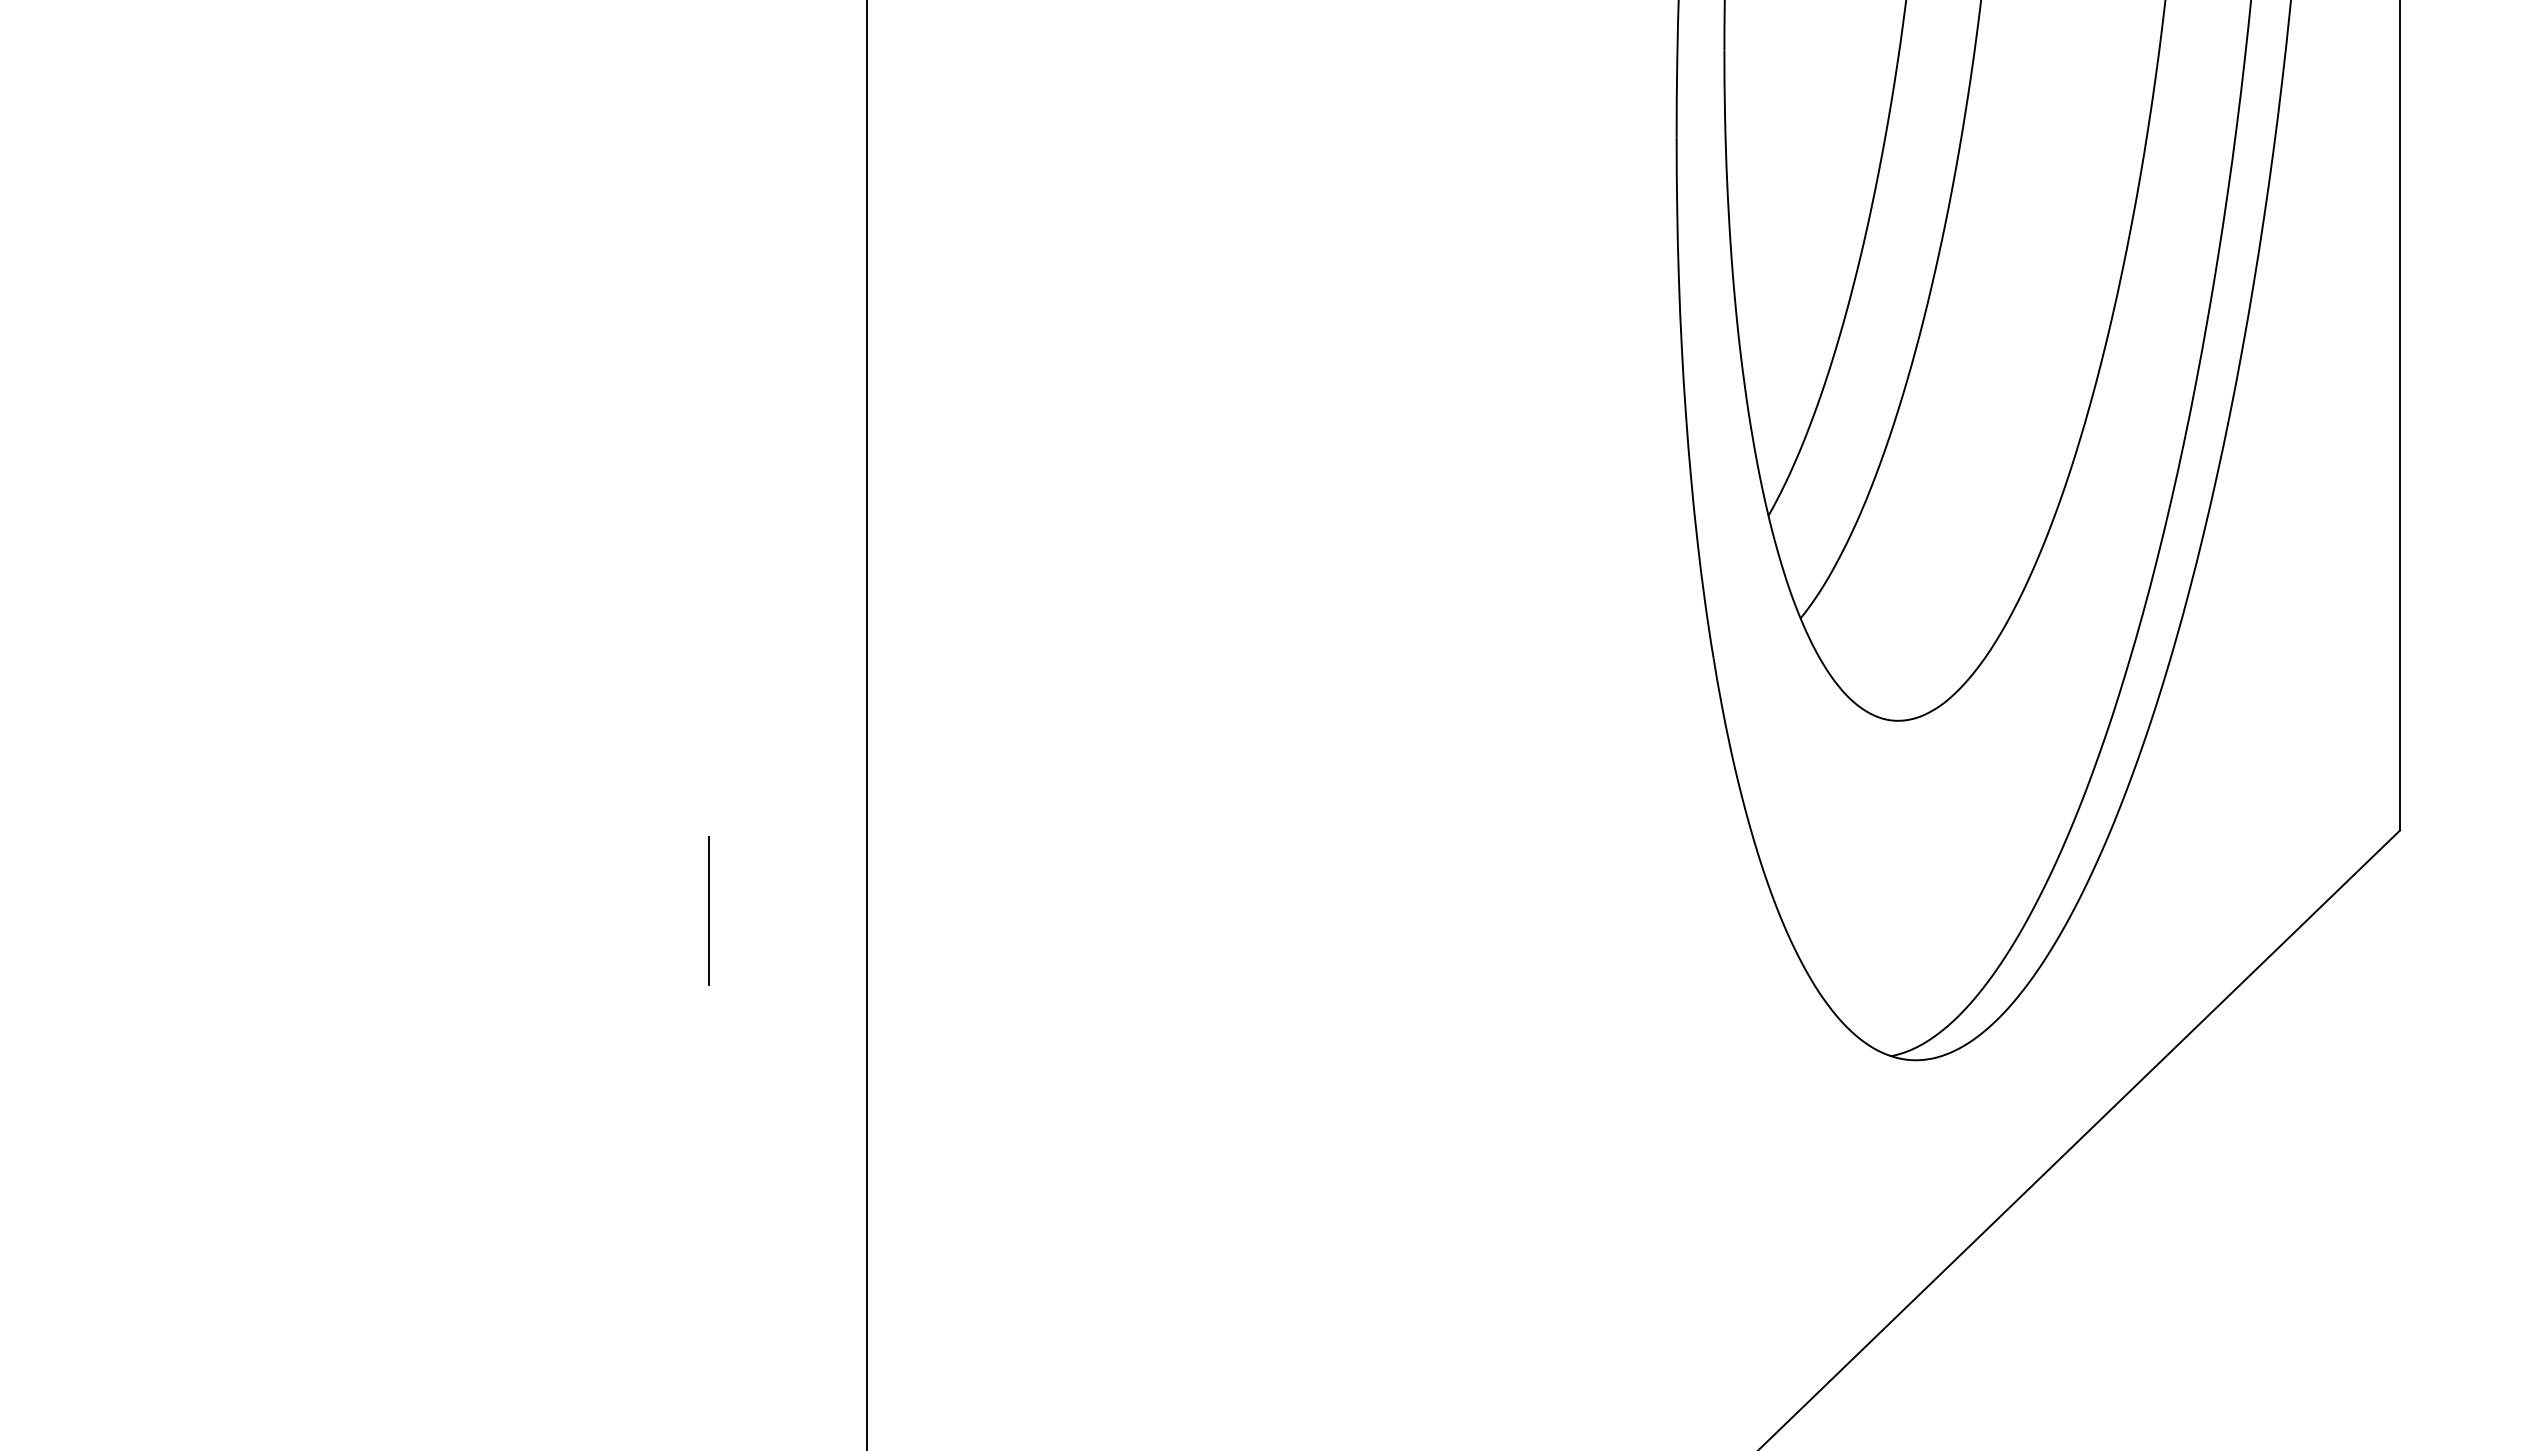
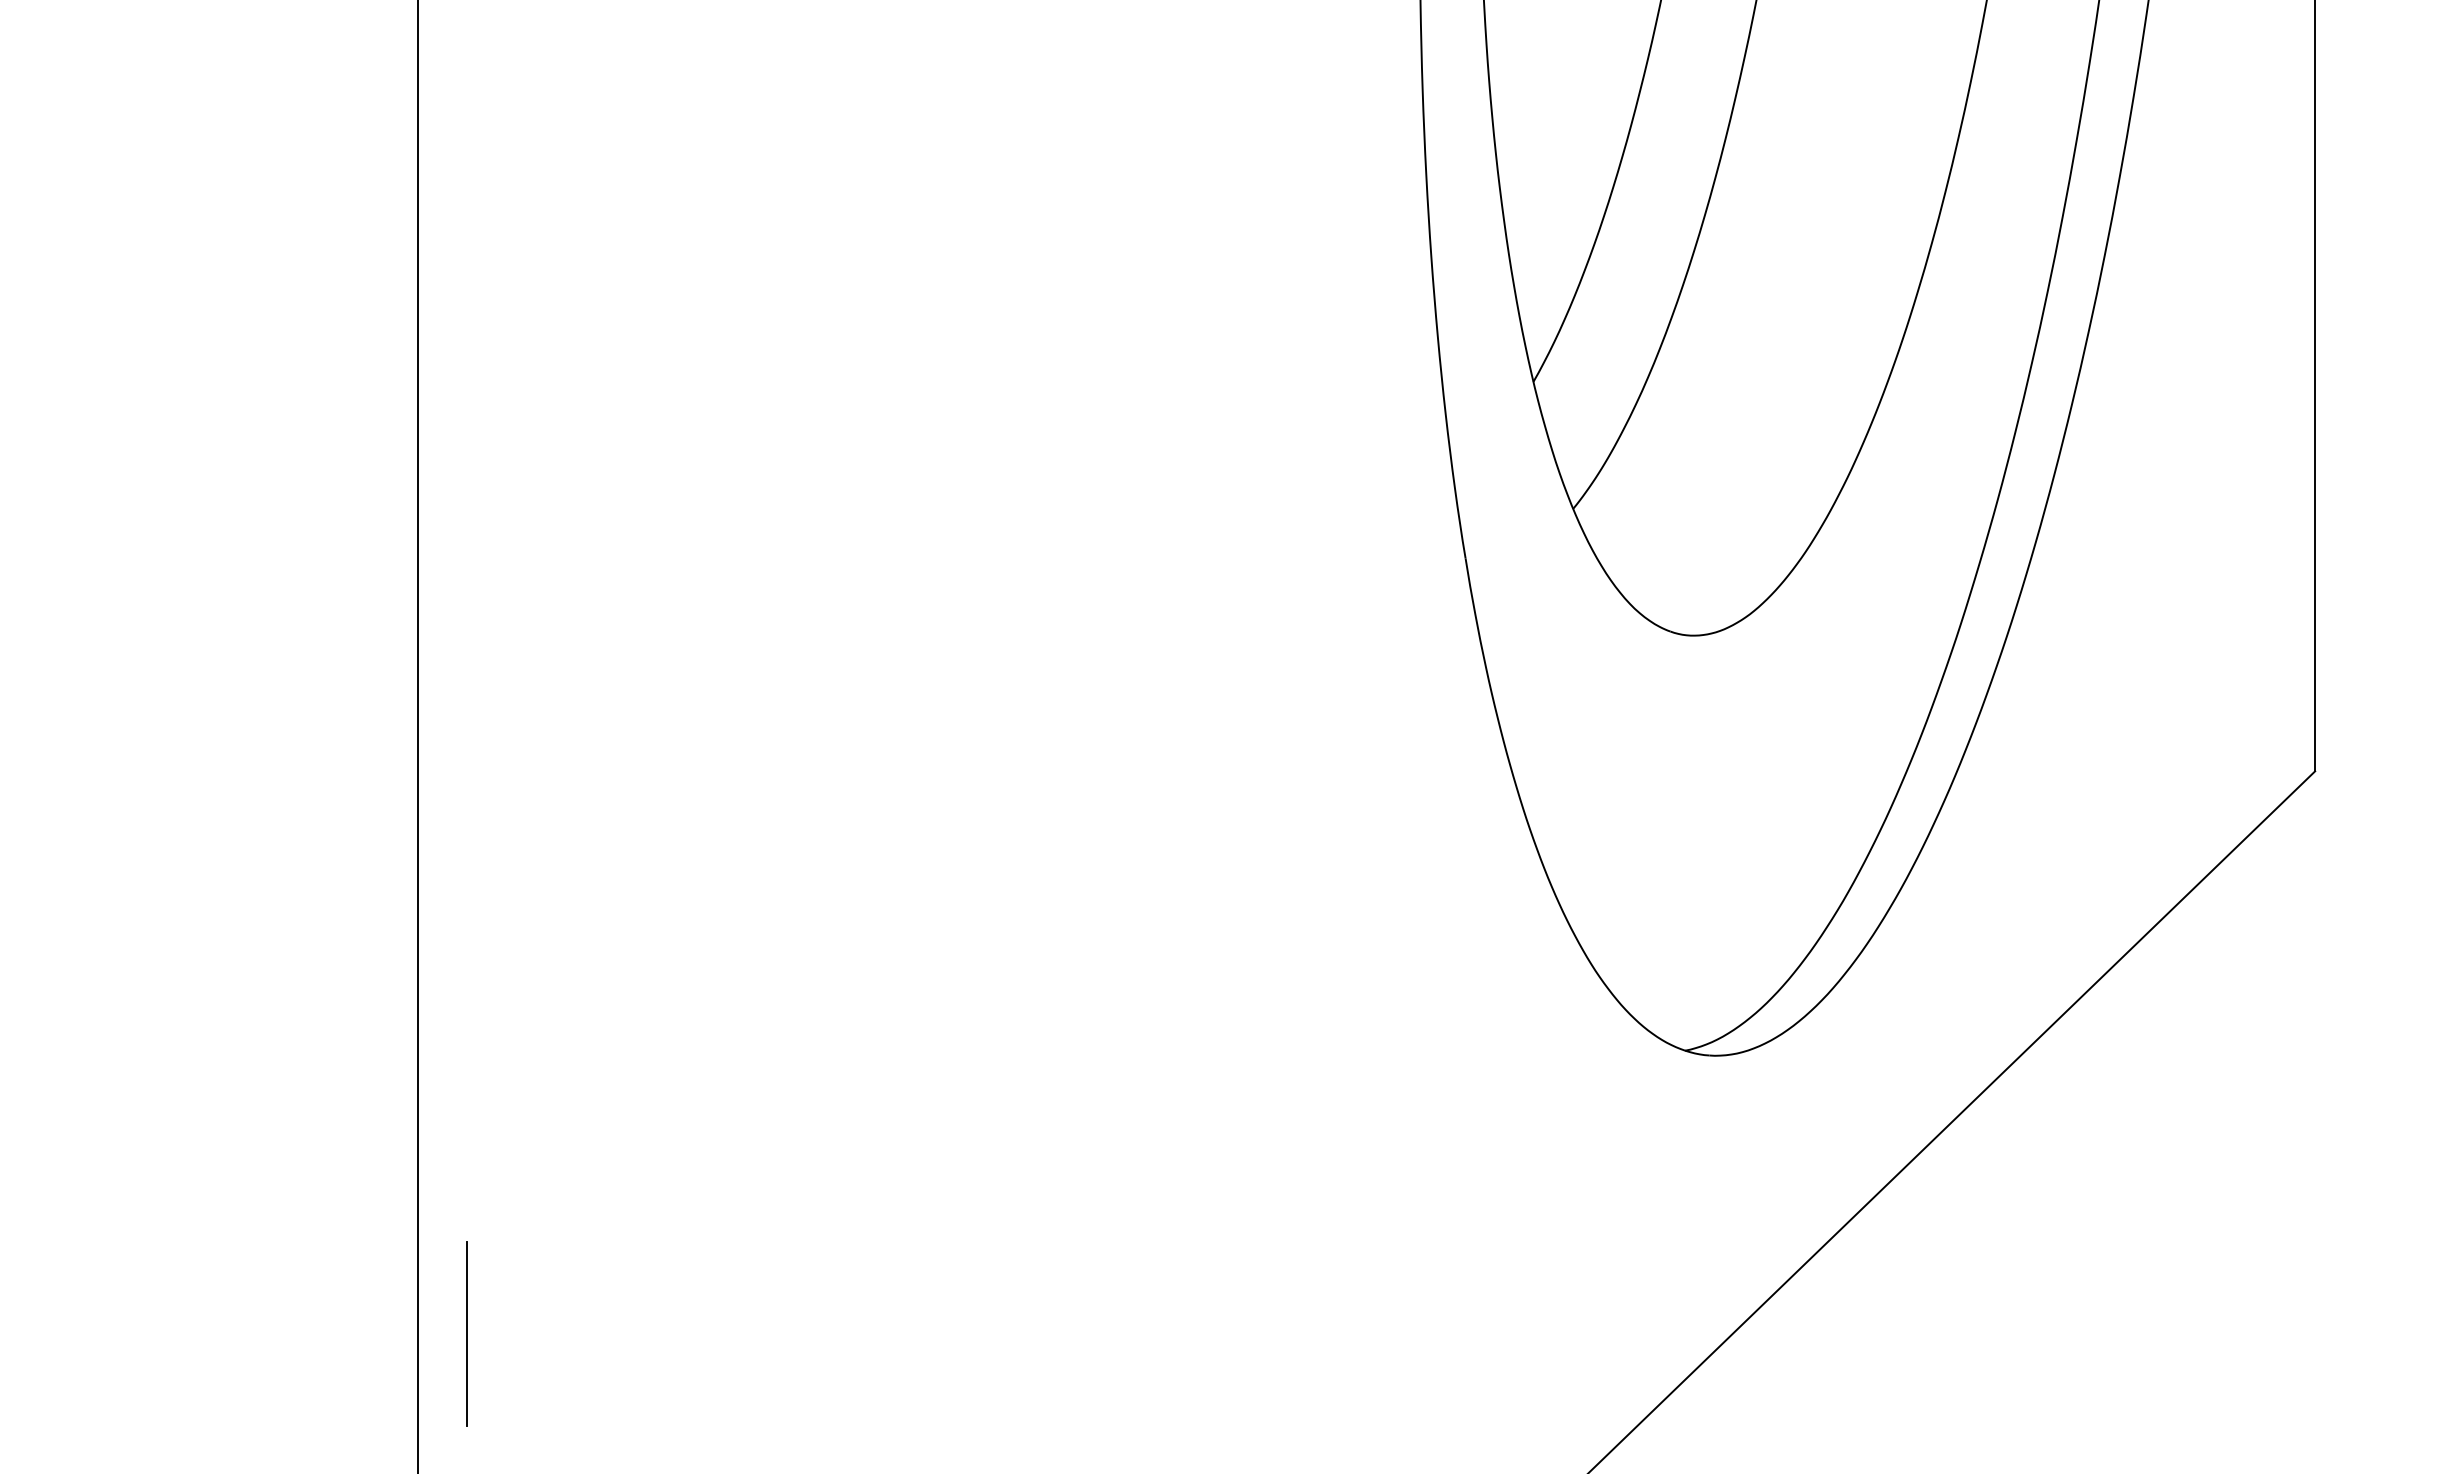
line: (708, 910) -> (466, 1333), moved

